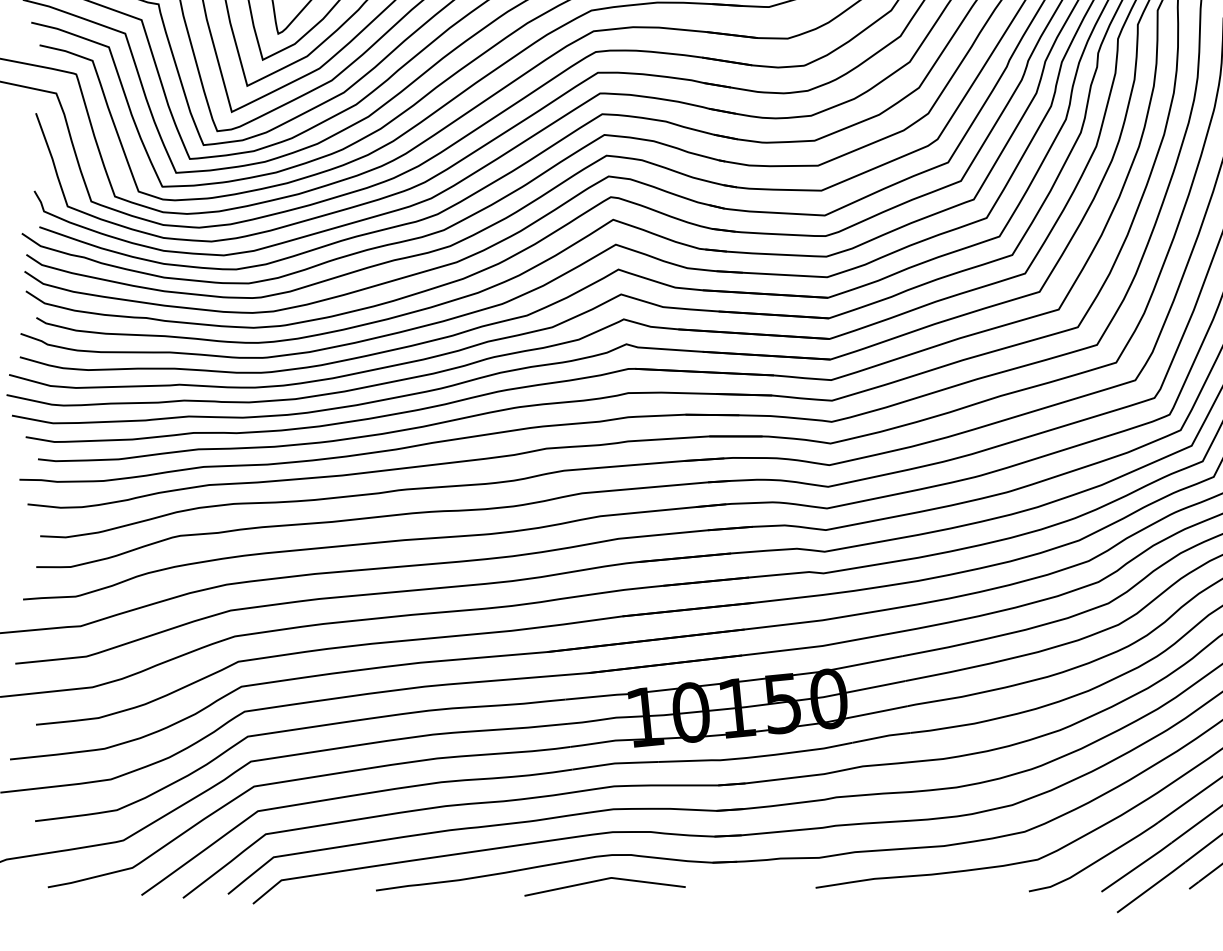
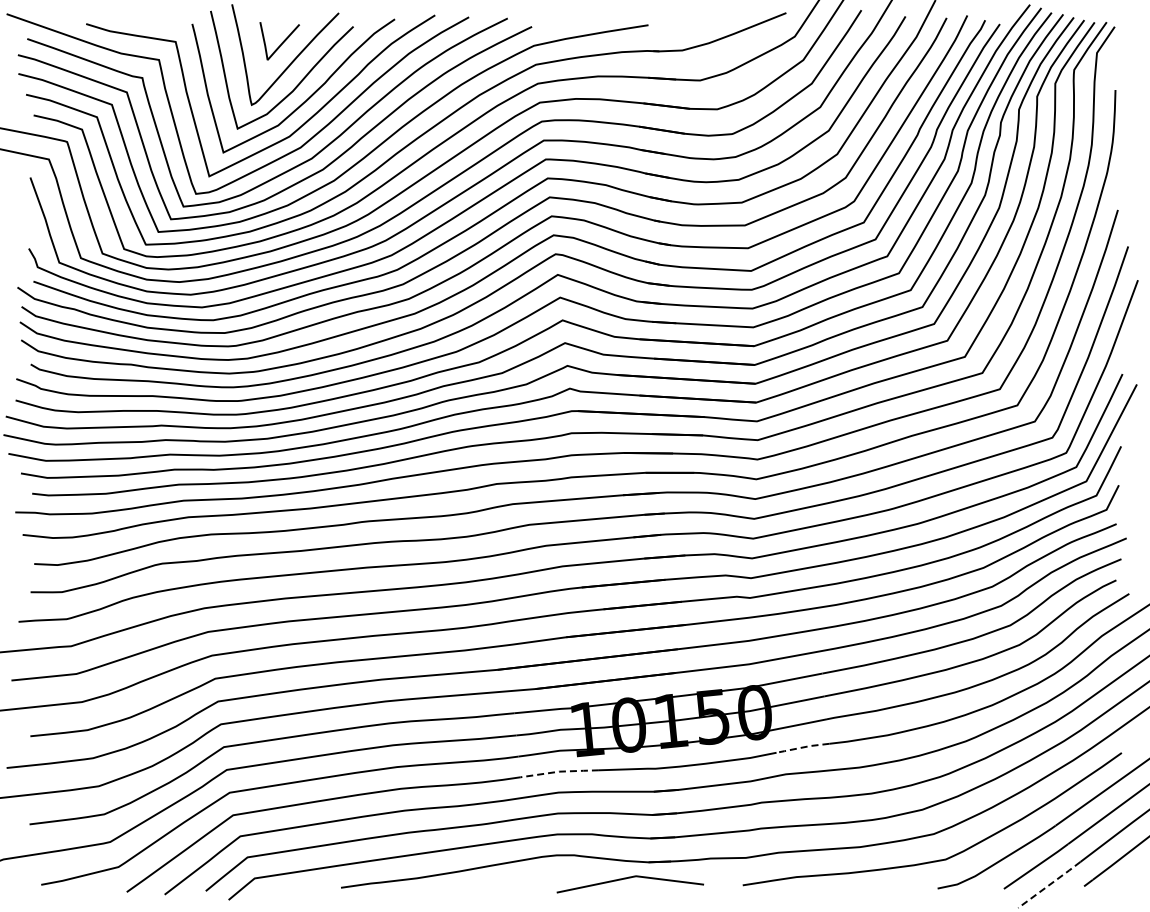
line: (881, 737) -> (802, 747), solid -> dashed
line: (615, 763) -> (559, 771), solid -> dashed
curve: (600, 881) -> (626, 879), moved
line: (1152, 886) -> (1050, 884), solid -> dashed

